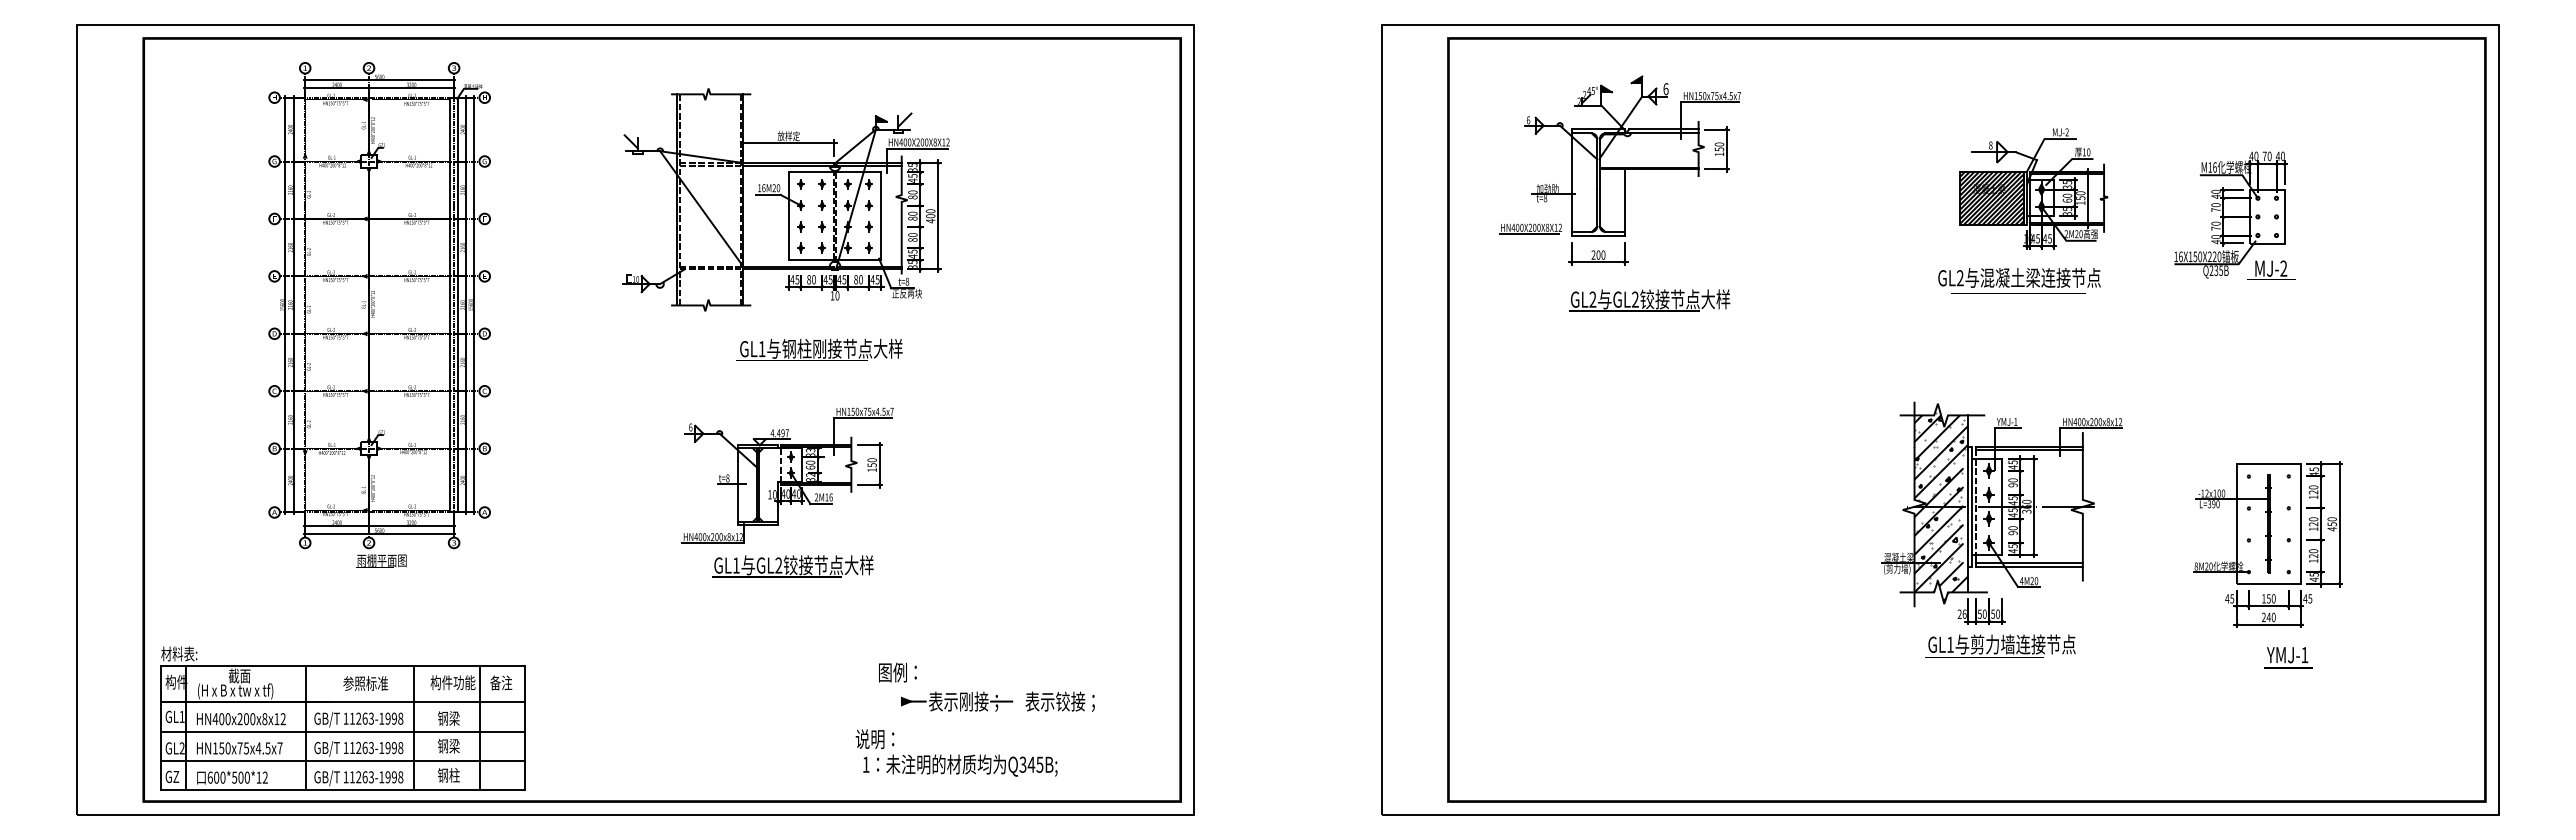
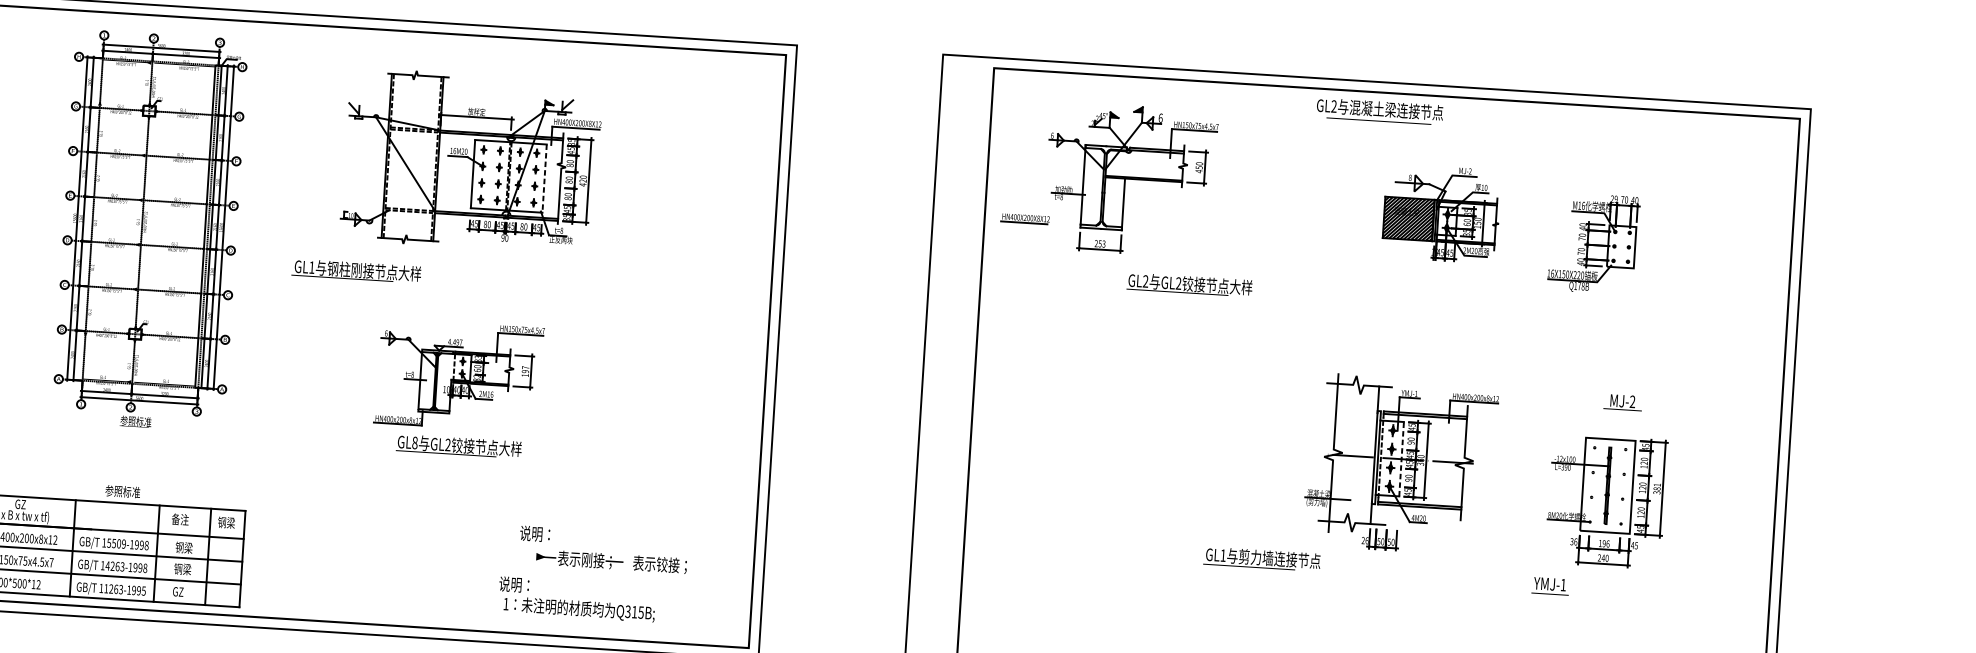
text: (1719, 154) -> (1199, 171), 150 -> 450
text: (2253, 155) -> (1614, 198), 40 -> 29
line: (881, 216) -> (544, 178), solid -> dashed
text: (930, 216) -> (582, 181), 400 -> 420
part: (1530, 228) -> (1025, 218), moved
text: (1600, 254) -> (1101, 243), 200 -> 253
text: (2271, 269) -> (1623, 401), moved
text: (2216, 270) -> (1579, 286), Q235B -> Q178B
text: (2019, 280) -> (1379, 111), moved
text: (832, 295) -> (502, 237), 10 -> 90
text: (1649, 300) -> (1189, 284), moved
text: (819, 349) -> (356, 270), moved
text: (871, 462) -> (525, 369), 150 -> 197
line: (2002, 506) -> (1401, 458), solid -> dashed
hatch: (1934, 507) -> (1348, 456), removed
text: (2331, 524) -> (1656, 489), 450 -> 381
text: (381, 560) -> (139, 421), 雨棚平面图 -> 参照标准
text: (736, 565) -> (415, 442), GL1 -> GL8
text: (2229, 598) -> (1573, 541), 45 -> 36
text: (2270, 598) -> (1605, 543), 150 -> 196
text: (2000, 645) -> (1262, 558), moved
text: (2288, 657) -> (1550, 586), moved
text: (892, 672) -> (531, 533), 图例： -> 说明：
text: (239, 675) -> (23, 504), 截面 -> GZ
text: (452, 682) -> (188, 519), 构件功能 -> 备注
text: (501, 682) -> (226, 522), 备注 -> 钢梁
text: (365, 683) -> (122, 491), moved
text: (361, 718) -> (116, 543), 11263-1998 -> 15509-1998
text: (352, 747) -> (107, 565), 11263-1998 -> 14263-1998
text: (1031, 764) -> (634, 611), Q345B; -> Q315B;
text: (448, 775) -> (181, 592), 钢柱 -> GZ
text: (400, 777) -> (143, 591), 11263-1998 -> 11263-1995

